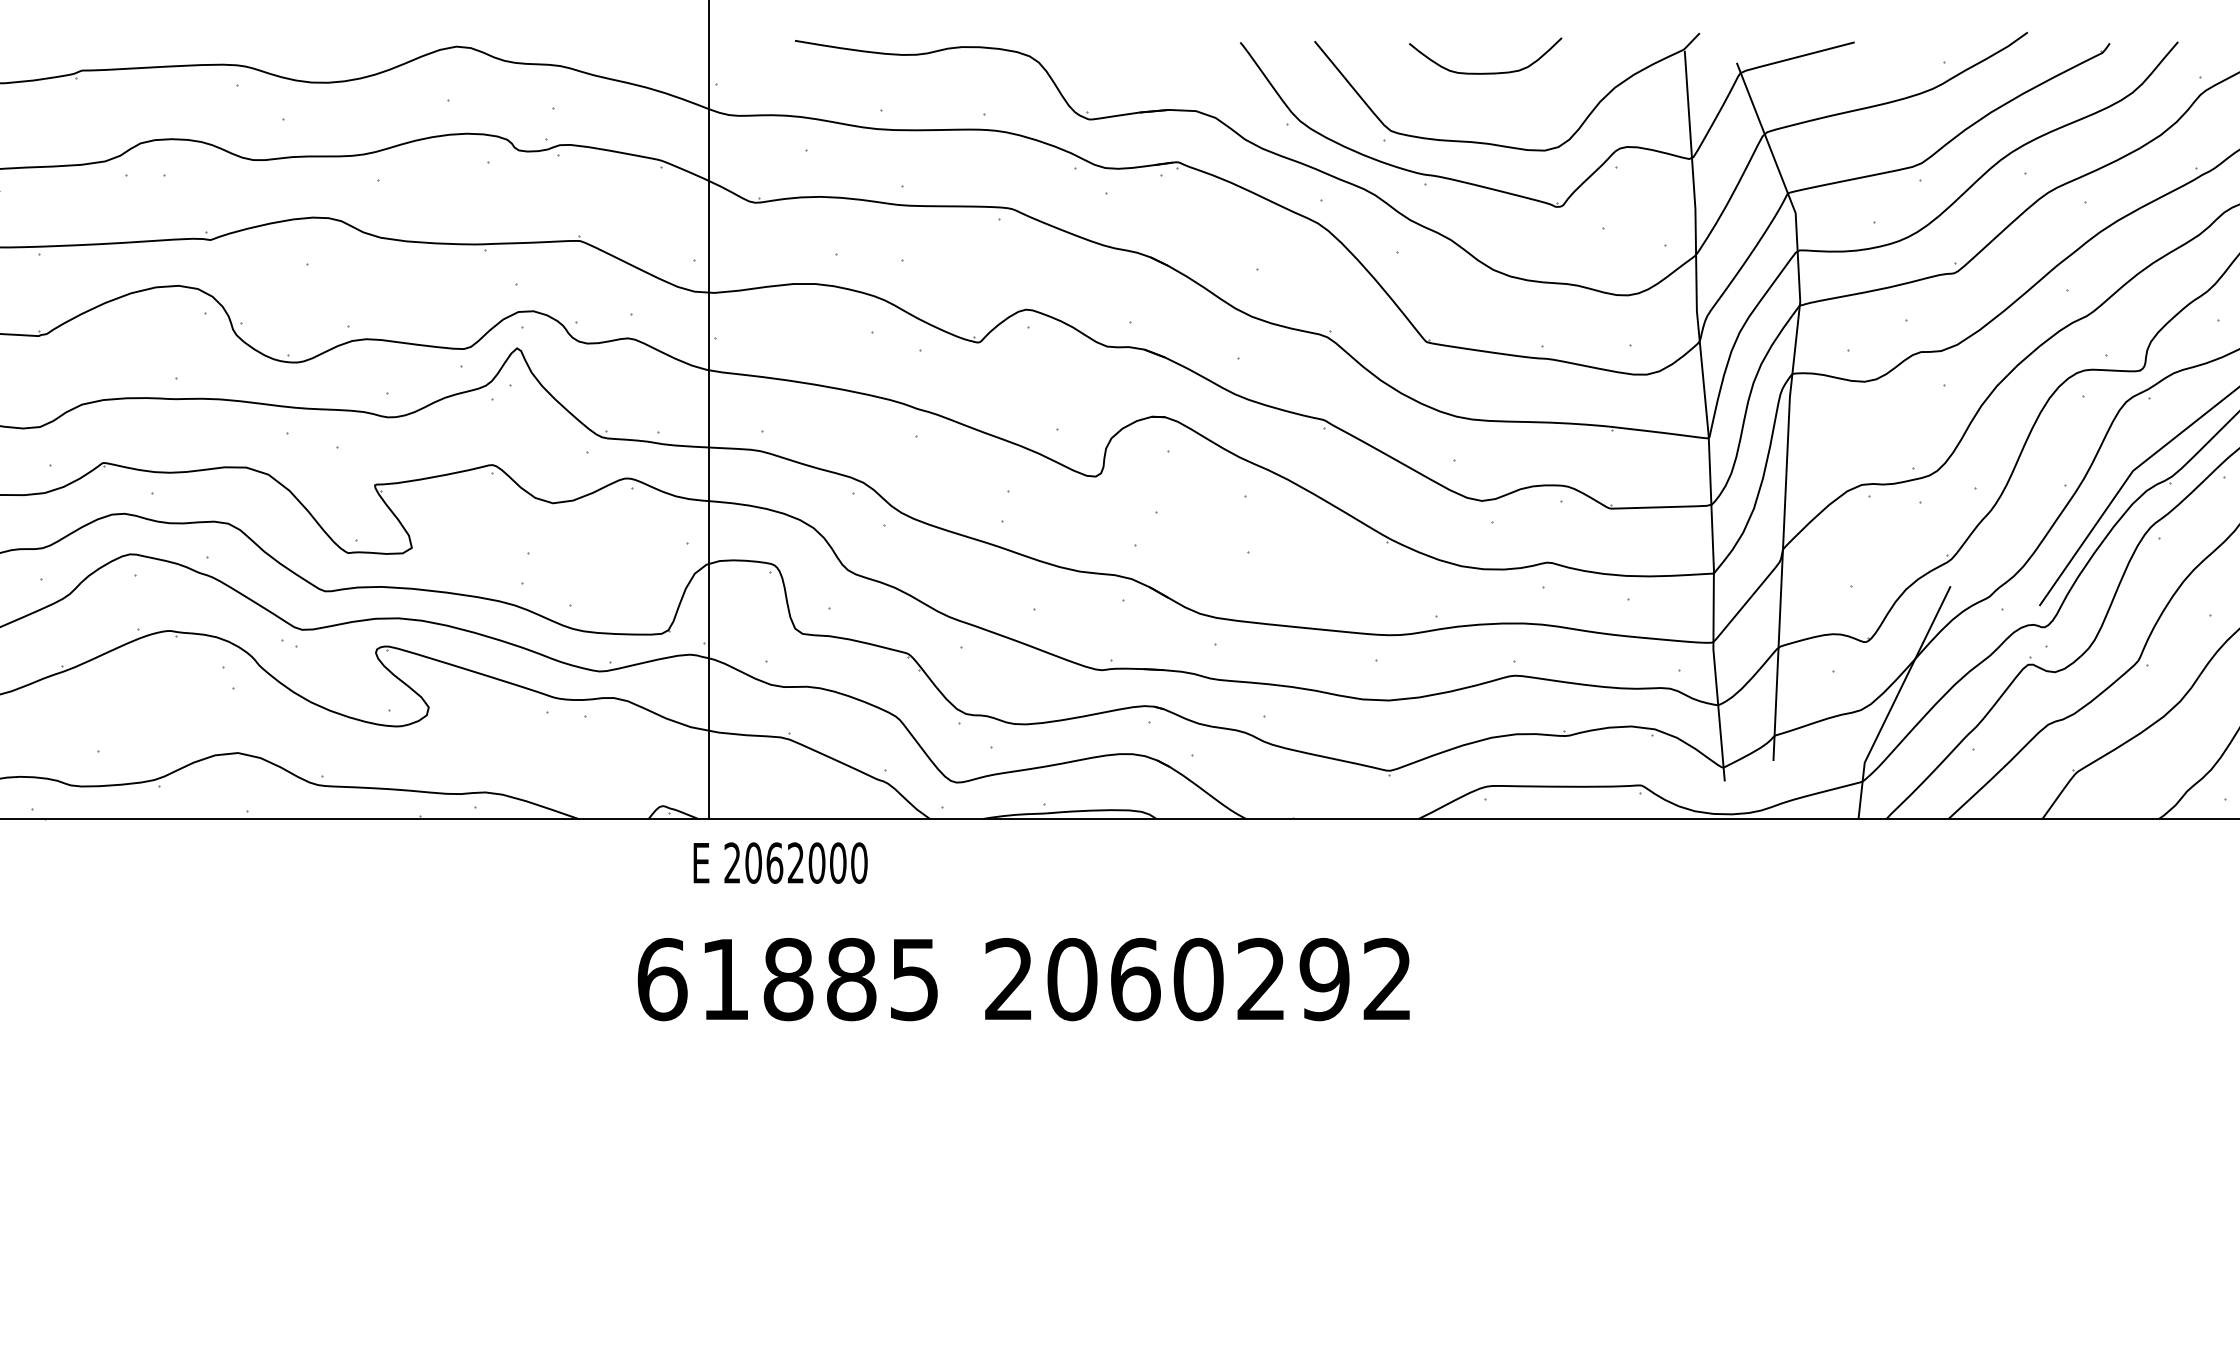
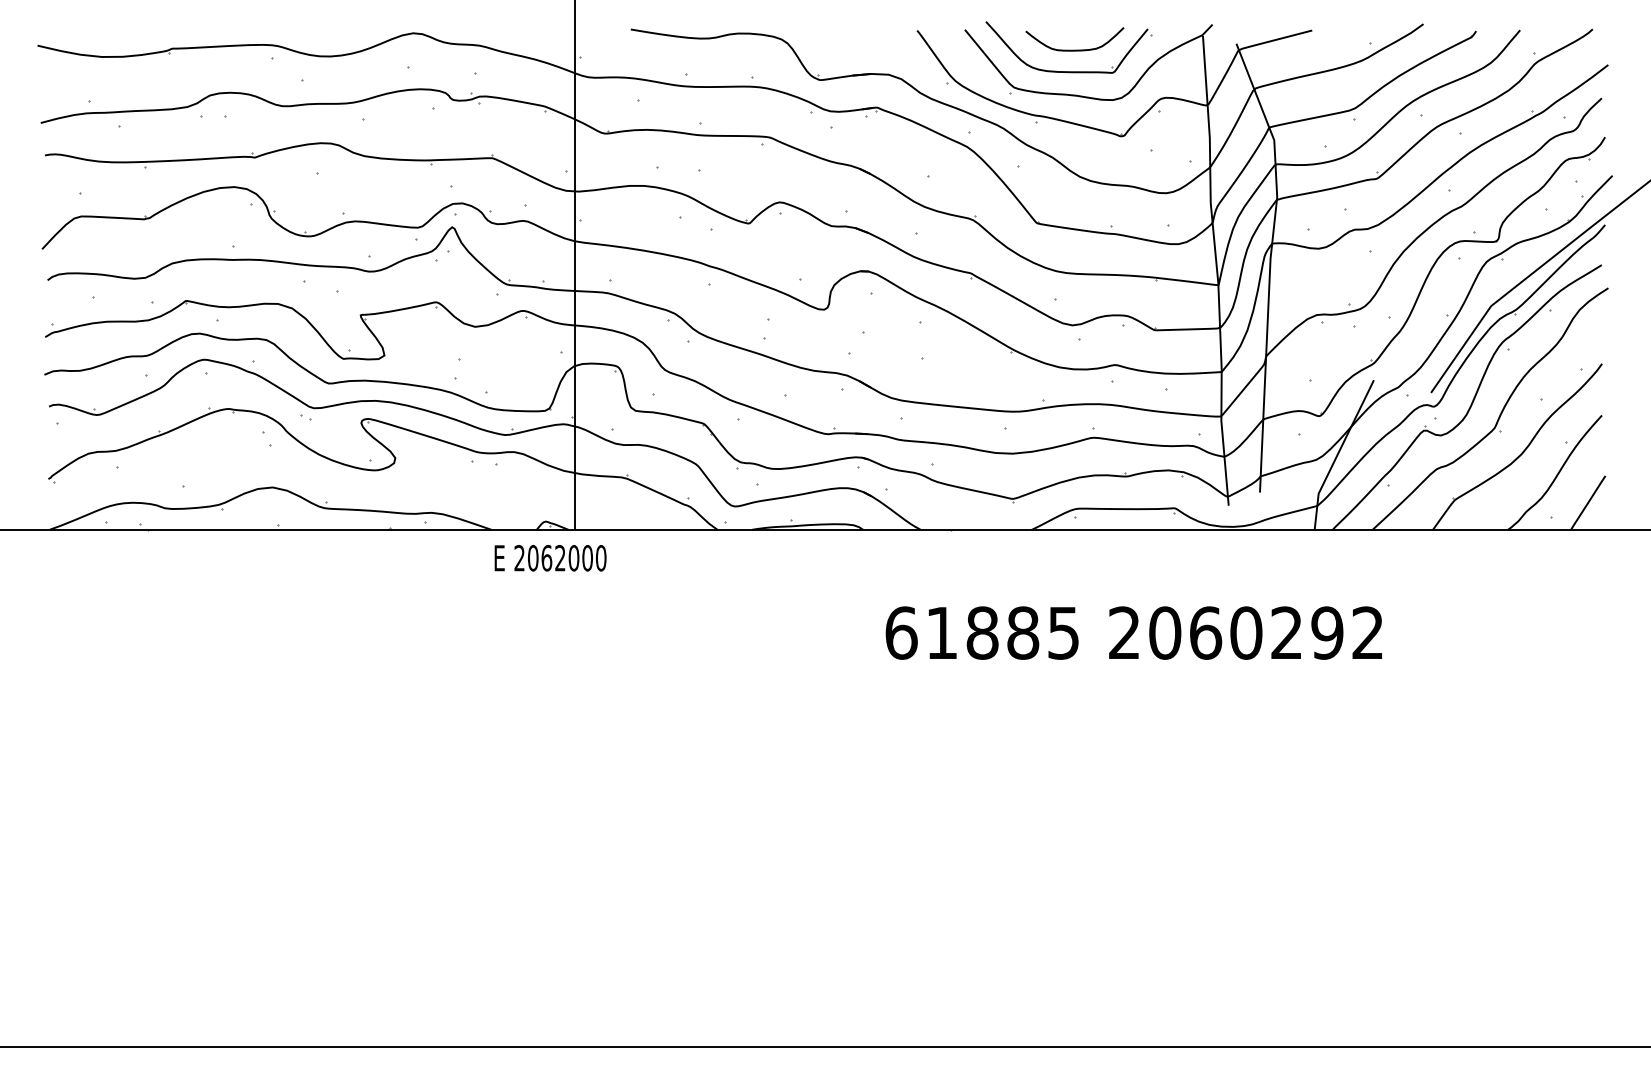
part: (1475, 106) -> (1068, 71), added
text: (780, 863) -> (550, 558), moved
text: (1023, 978) -> (1133, 632), moved

